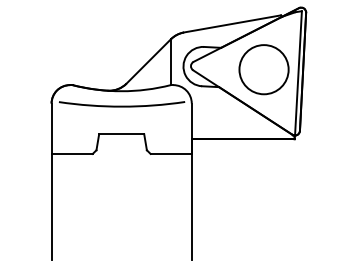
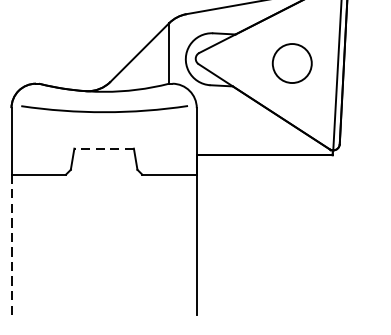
circle: (263, 69) -> (291, 63), size x0.6
line: (121, 134) -> (103, 149), solid -> dashed
line: (51, 206) -> (11, 244), solid -> dashed

